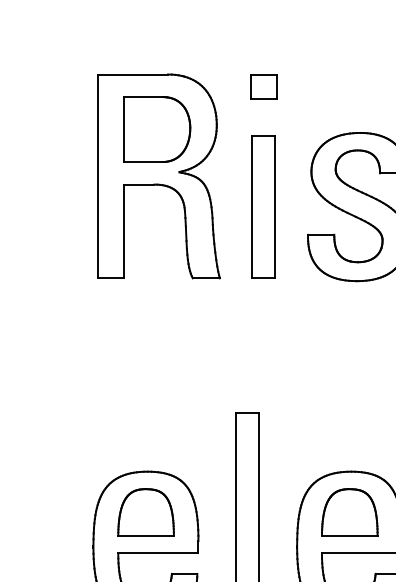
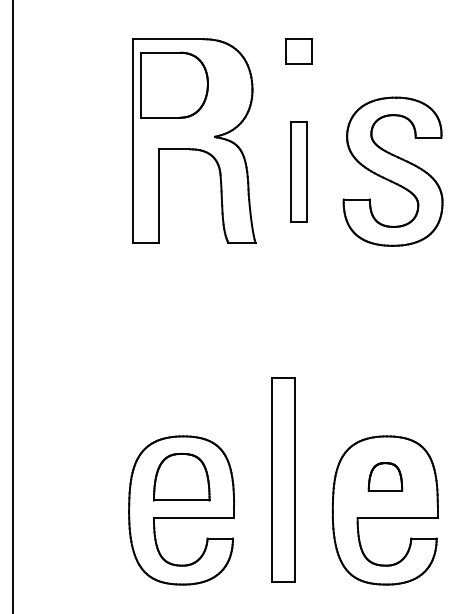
part: (156, 128) -> (174, 84), moved
part: (263, 206) -> (299, 171), size x0.7
part: (349, 511) -> (385, 476), size x0.6

